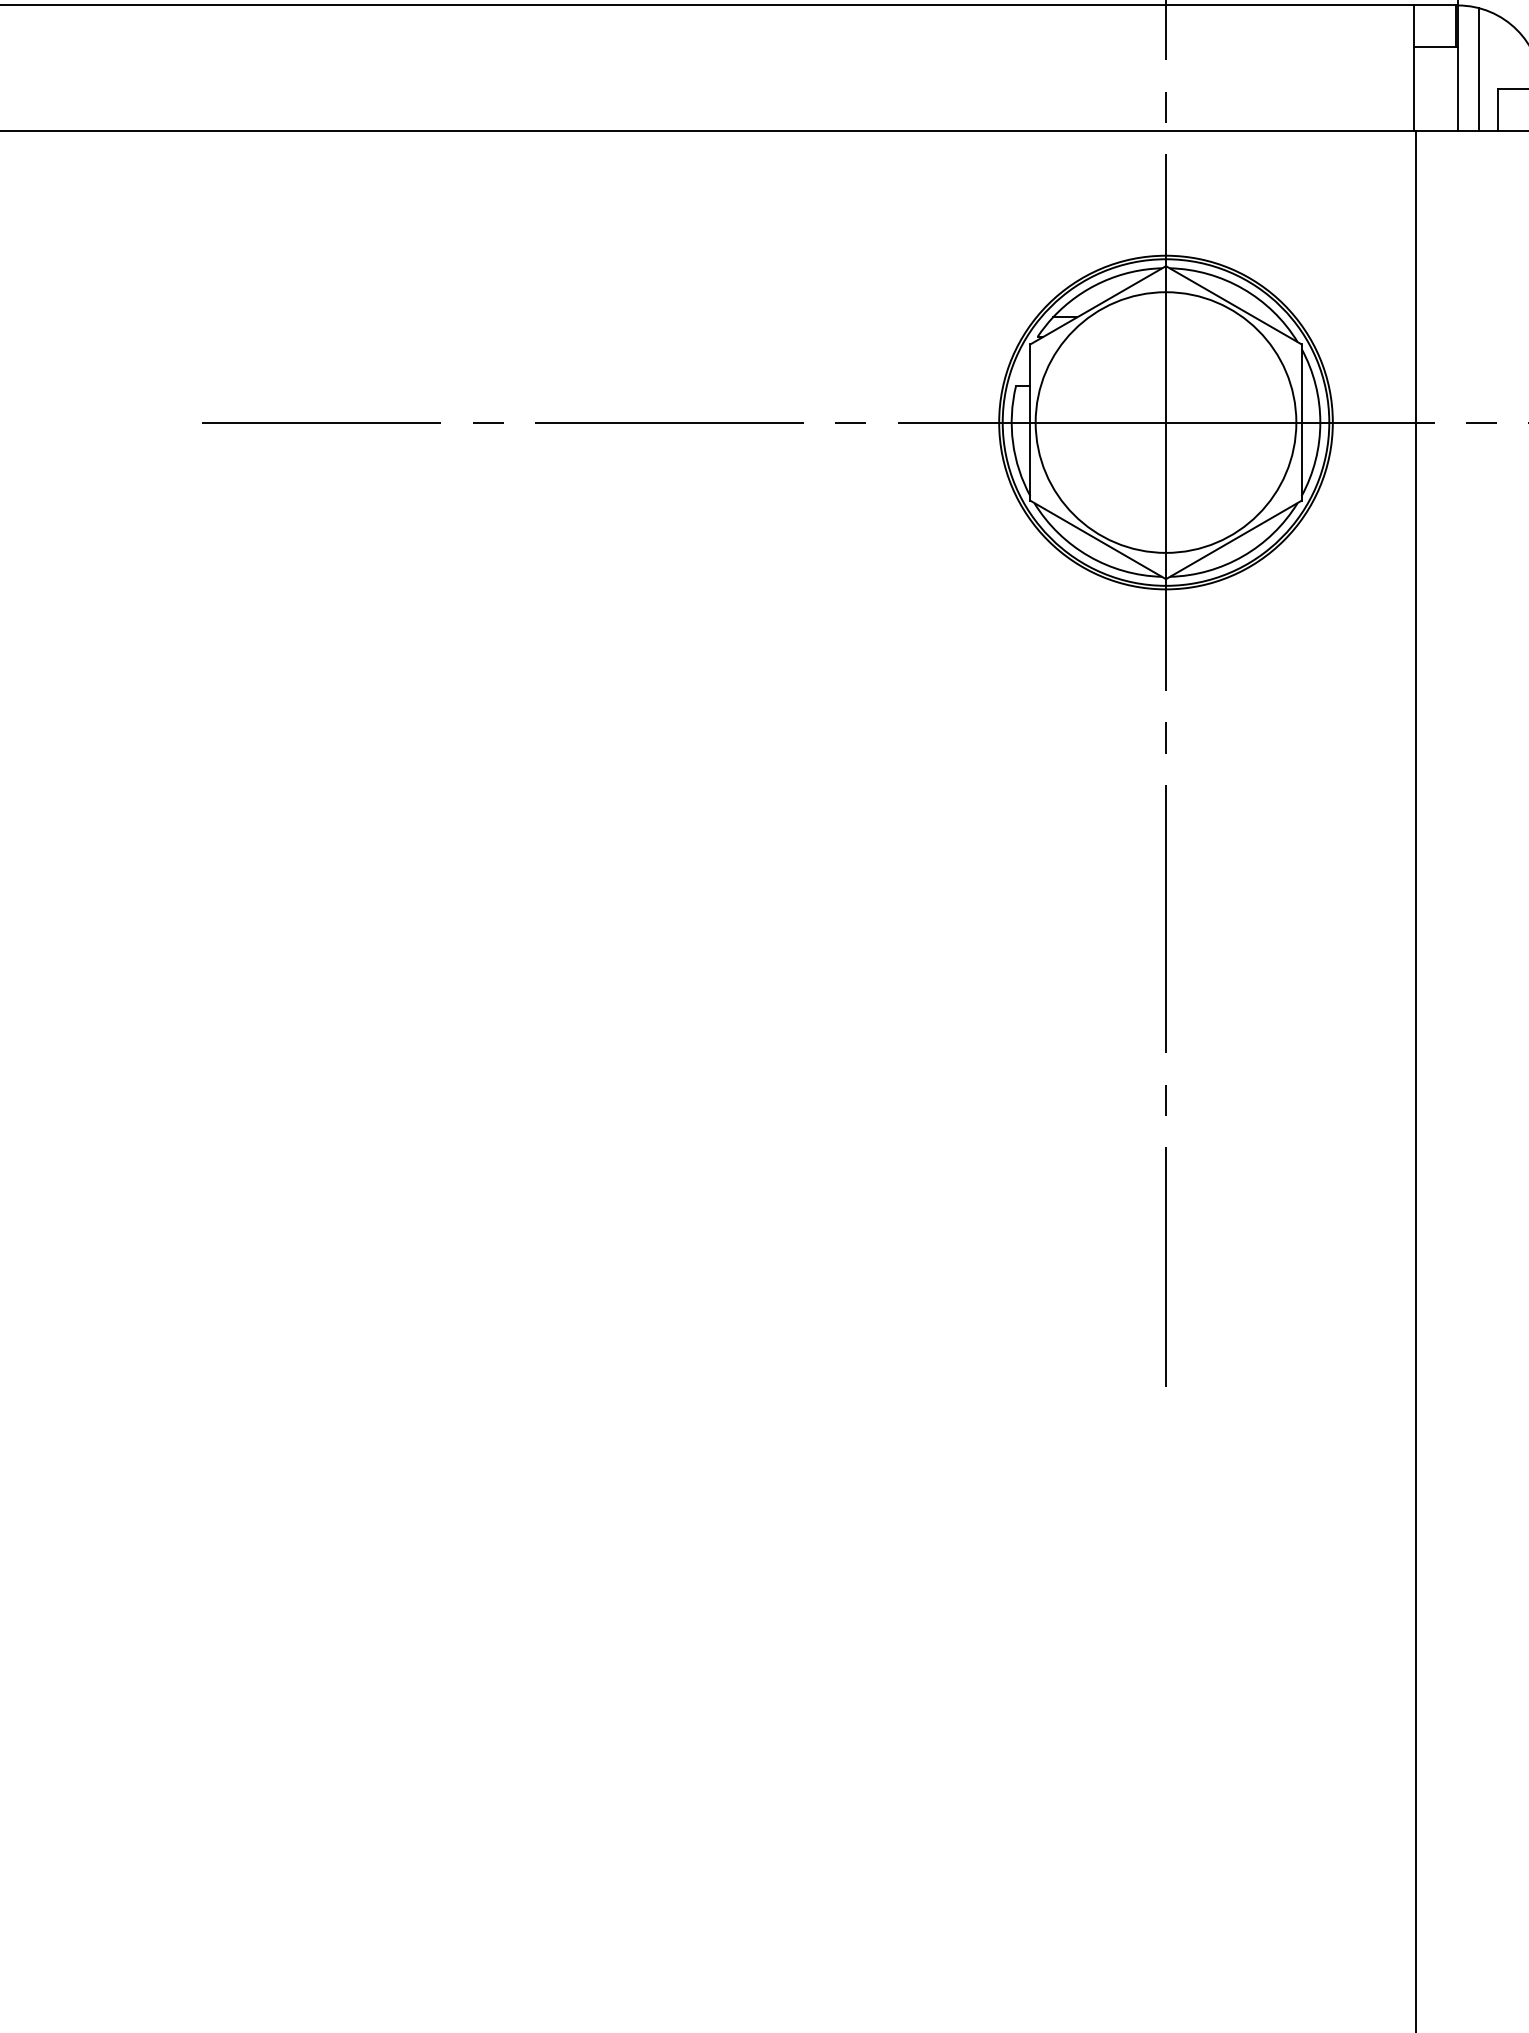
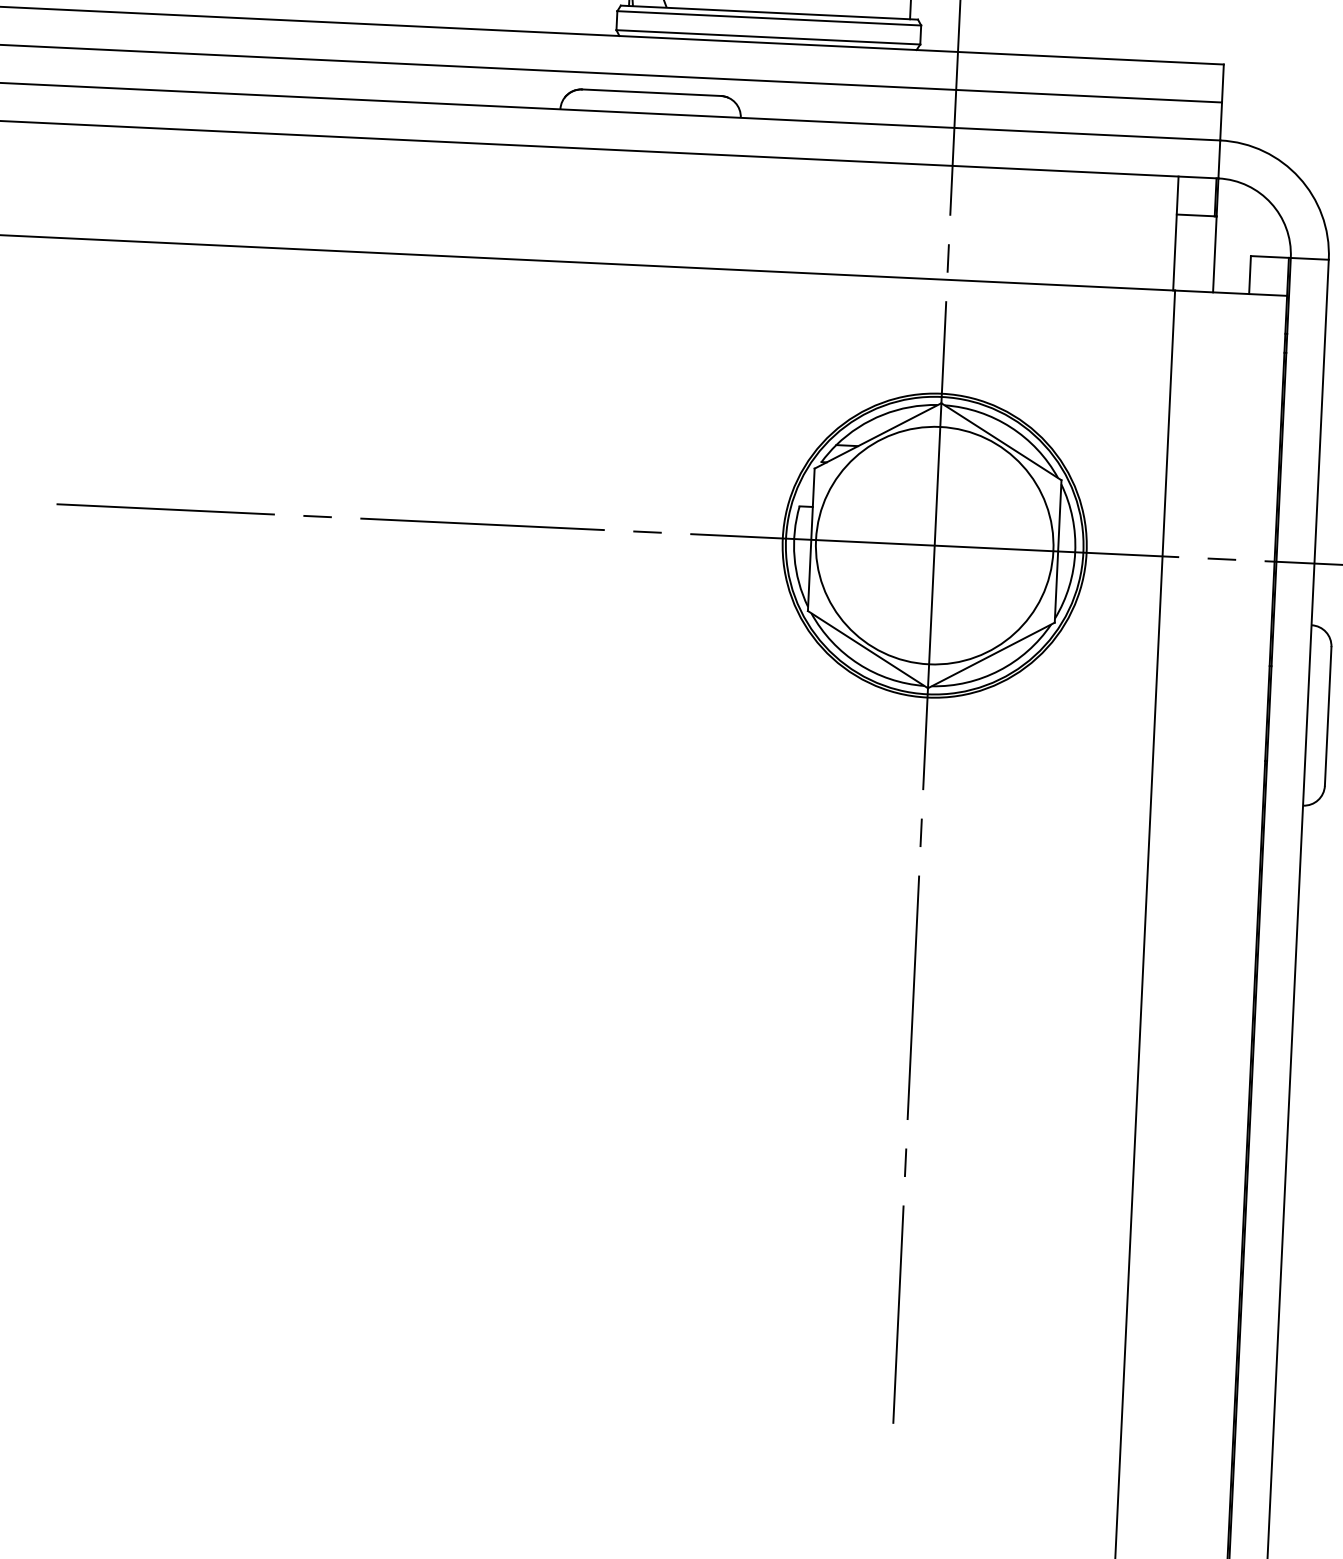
line: (1478, 69) -> (1234, 237), removed

